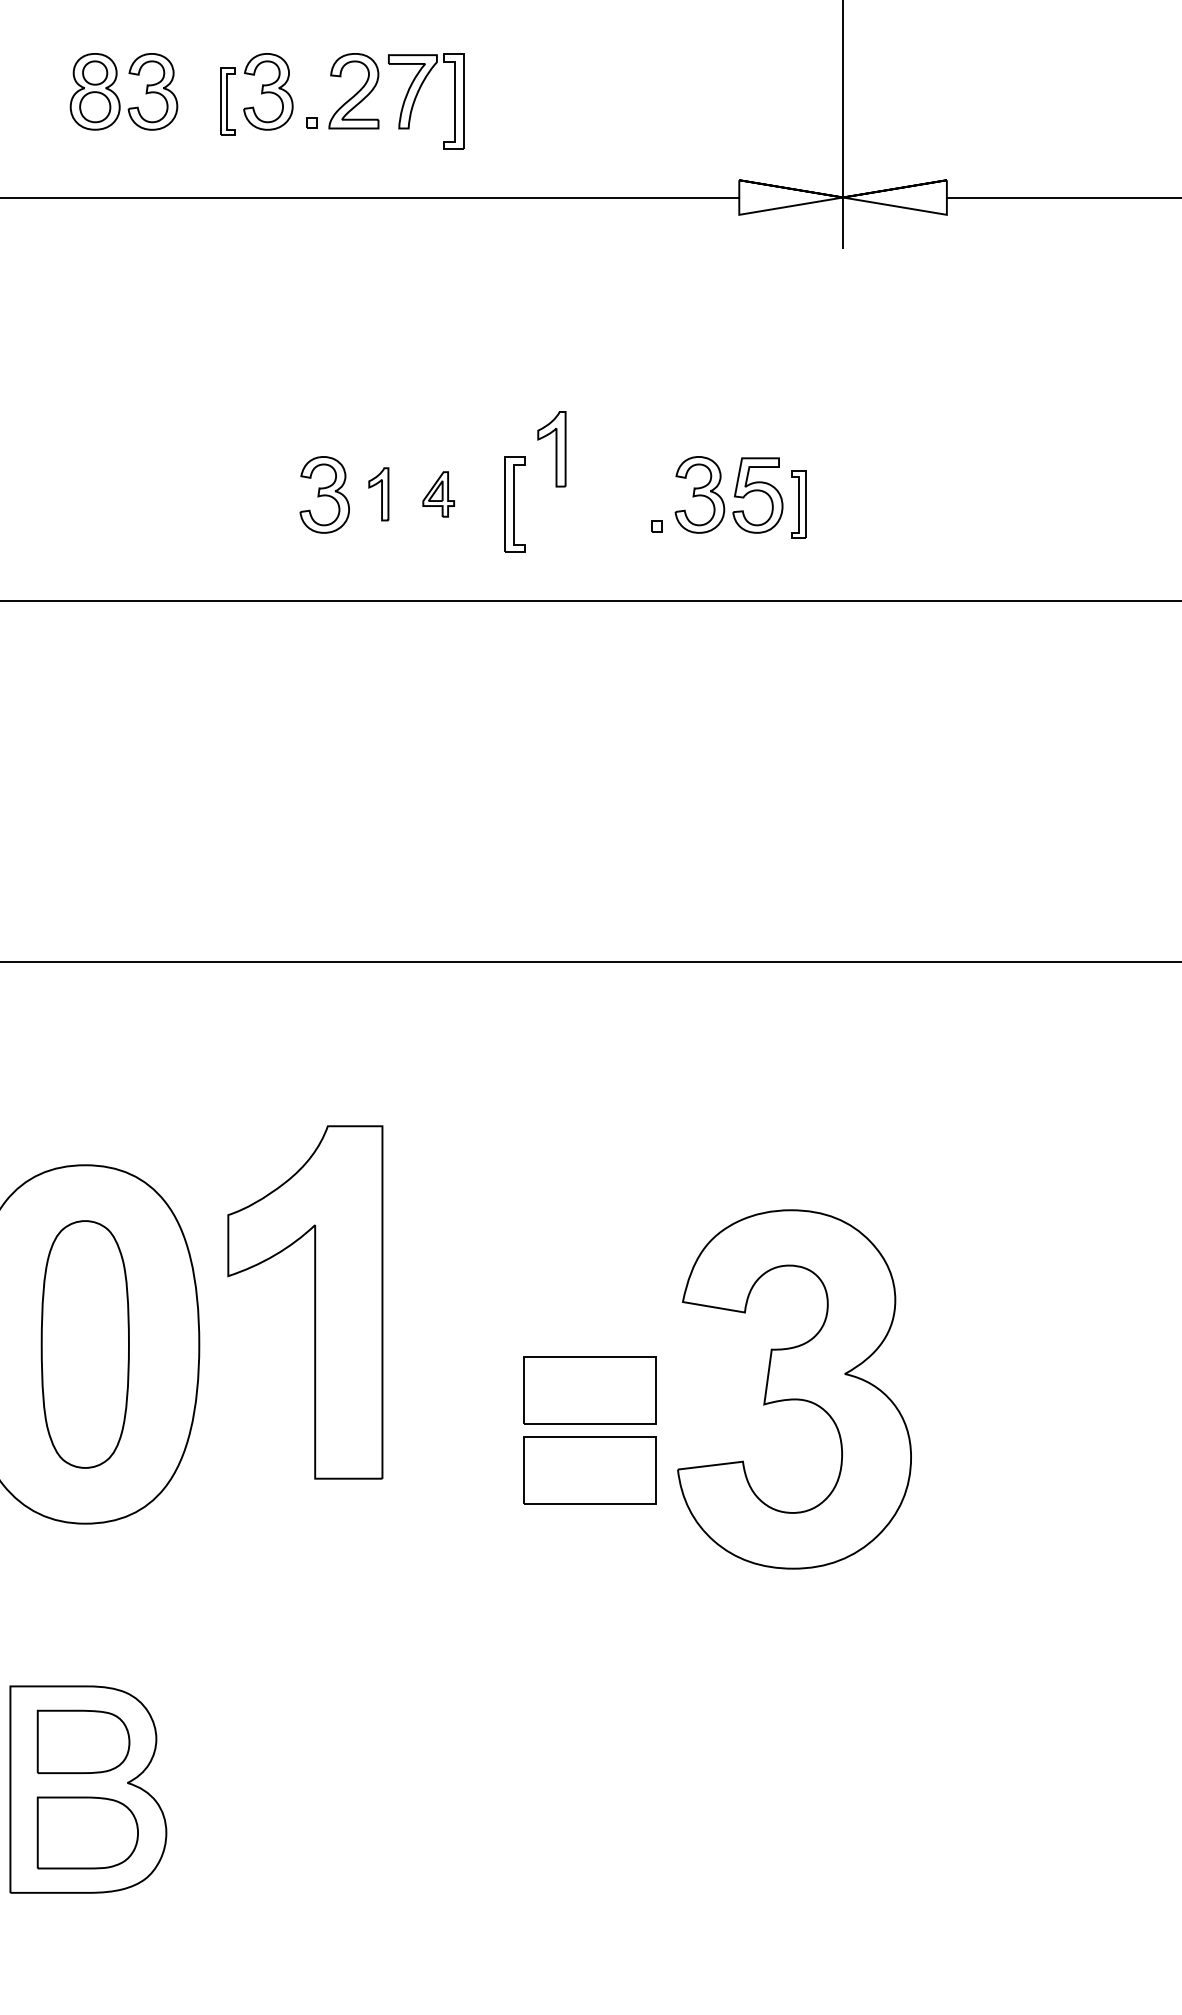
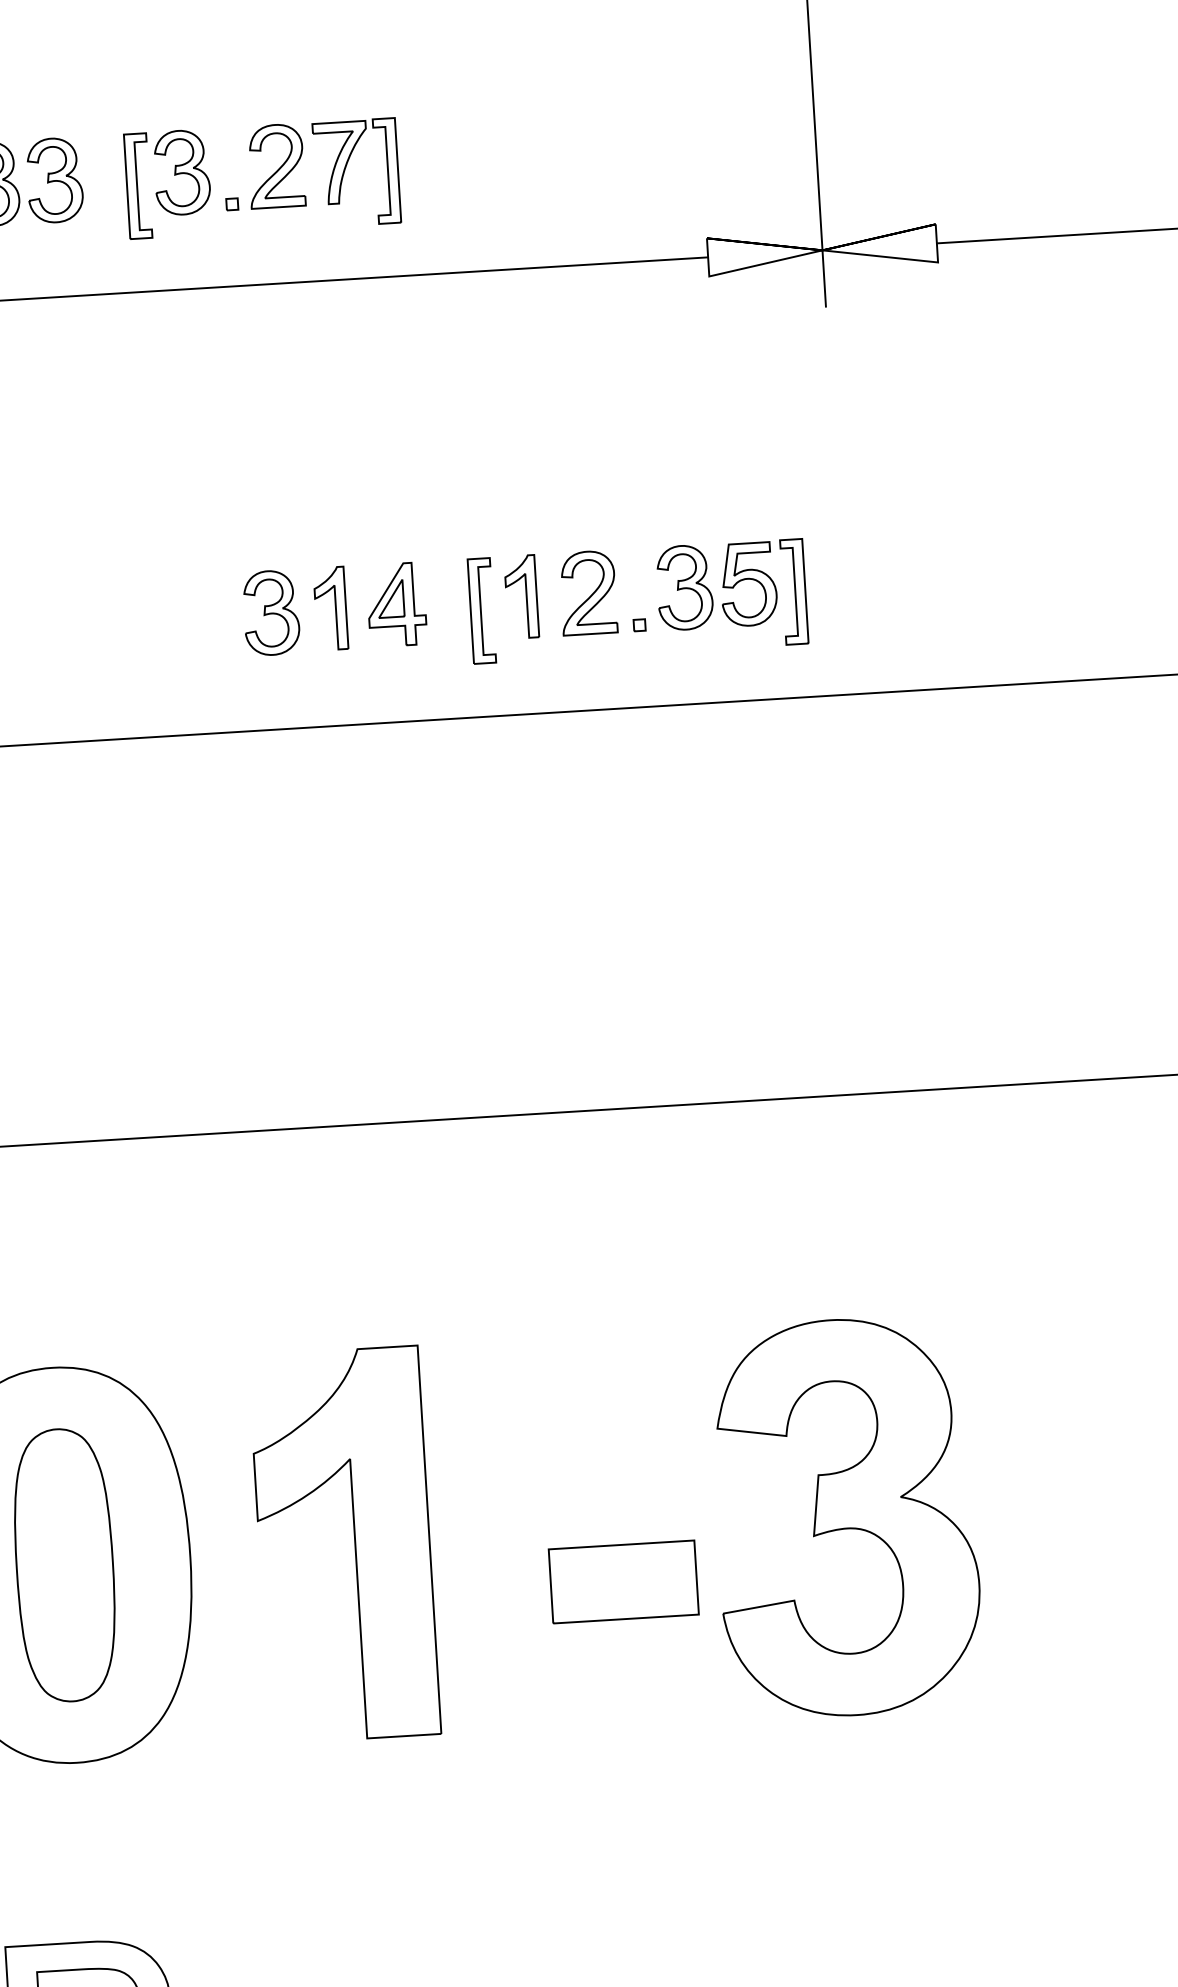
part: (227, 101) -> (137, 186), size x1.43
part: (551, 449) -> (521, 597), moved
part: (378, 494) -> (330, 608), size x1.43
part: (438, 494) -> (396, 604), size x1.67
part: (611, 494) -> (587, 593), added
part: (798, 504) -> (794, 591), size x1.43
part: (314, 1302) -> (354, 1544), moved
part: (794, 1389) -> (846, 1517), moved
part: (589, 1470) -> (628, 1670), removed

